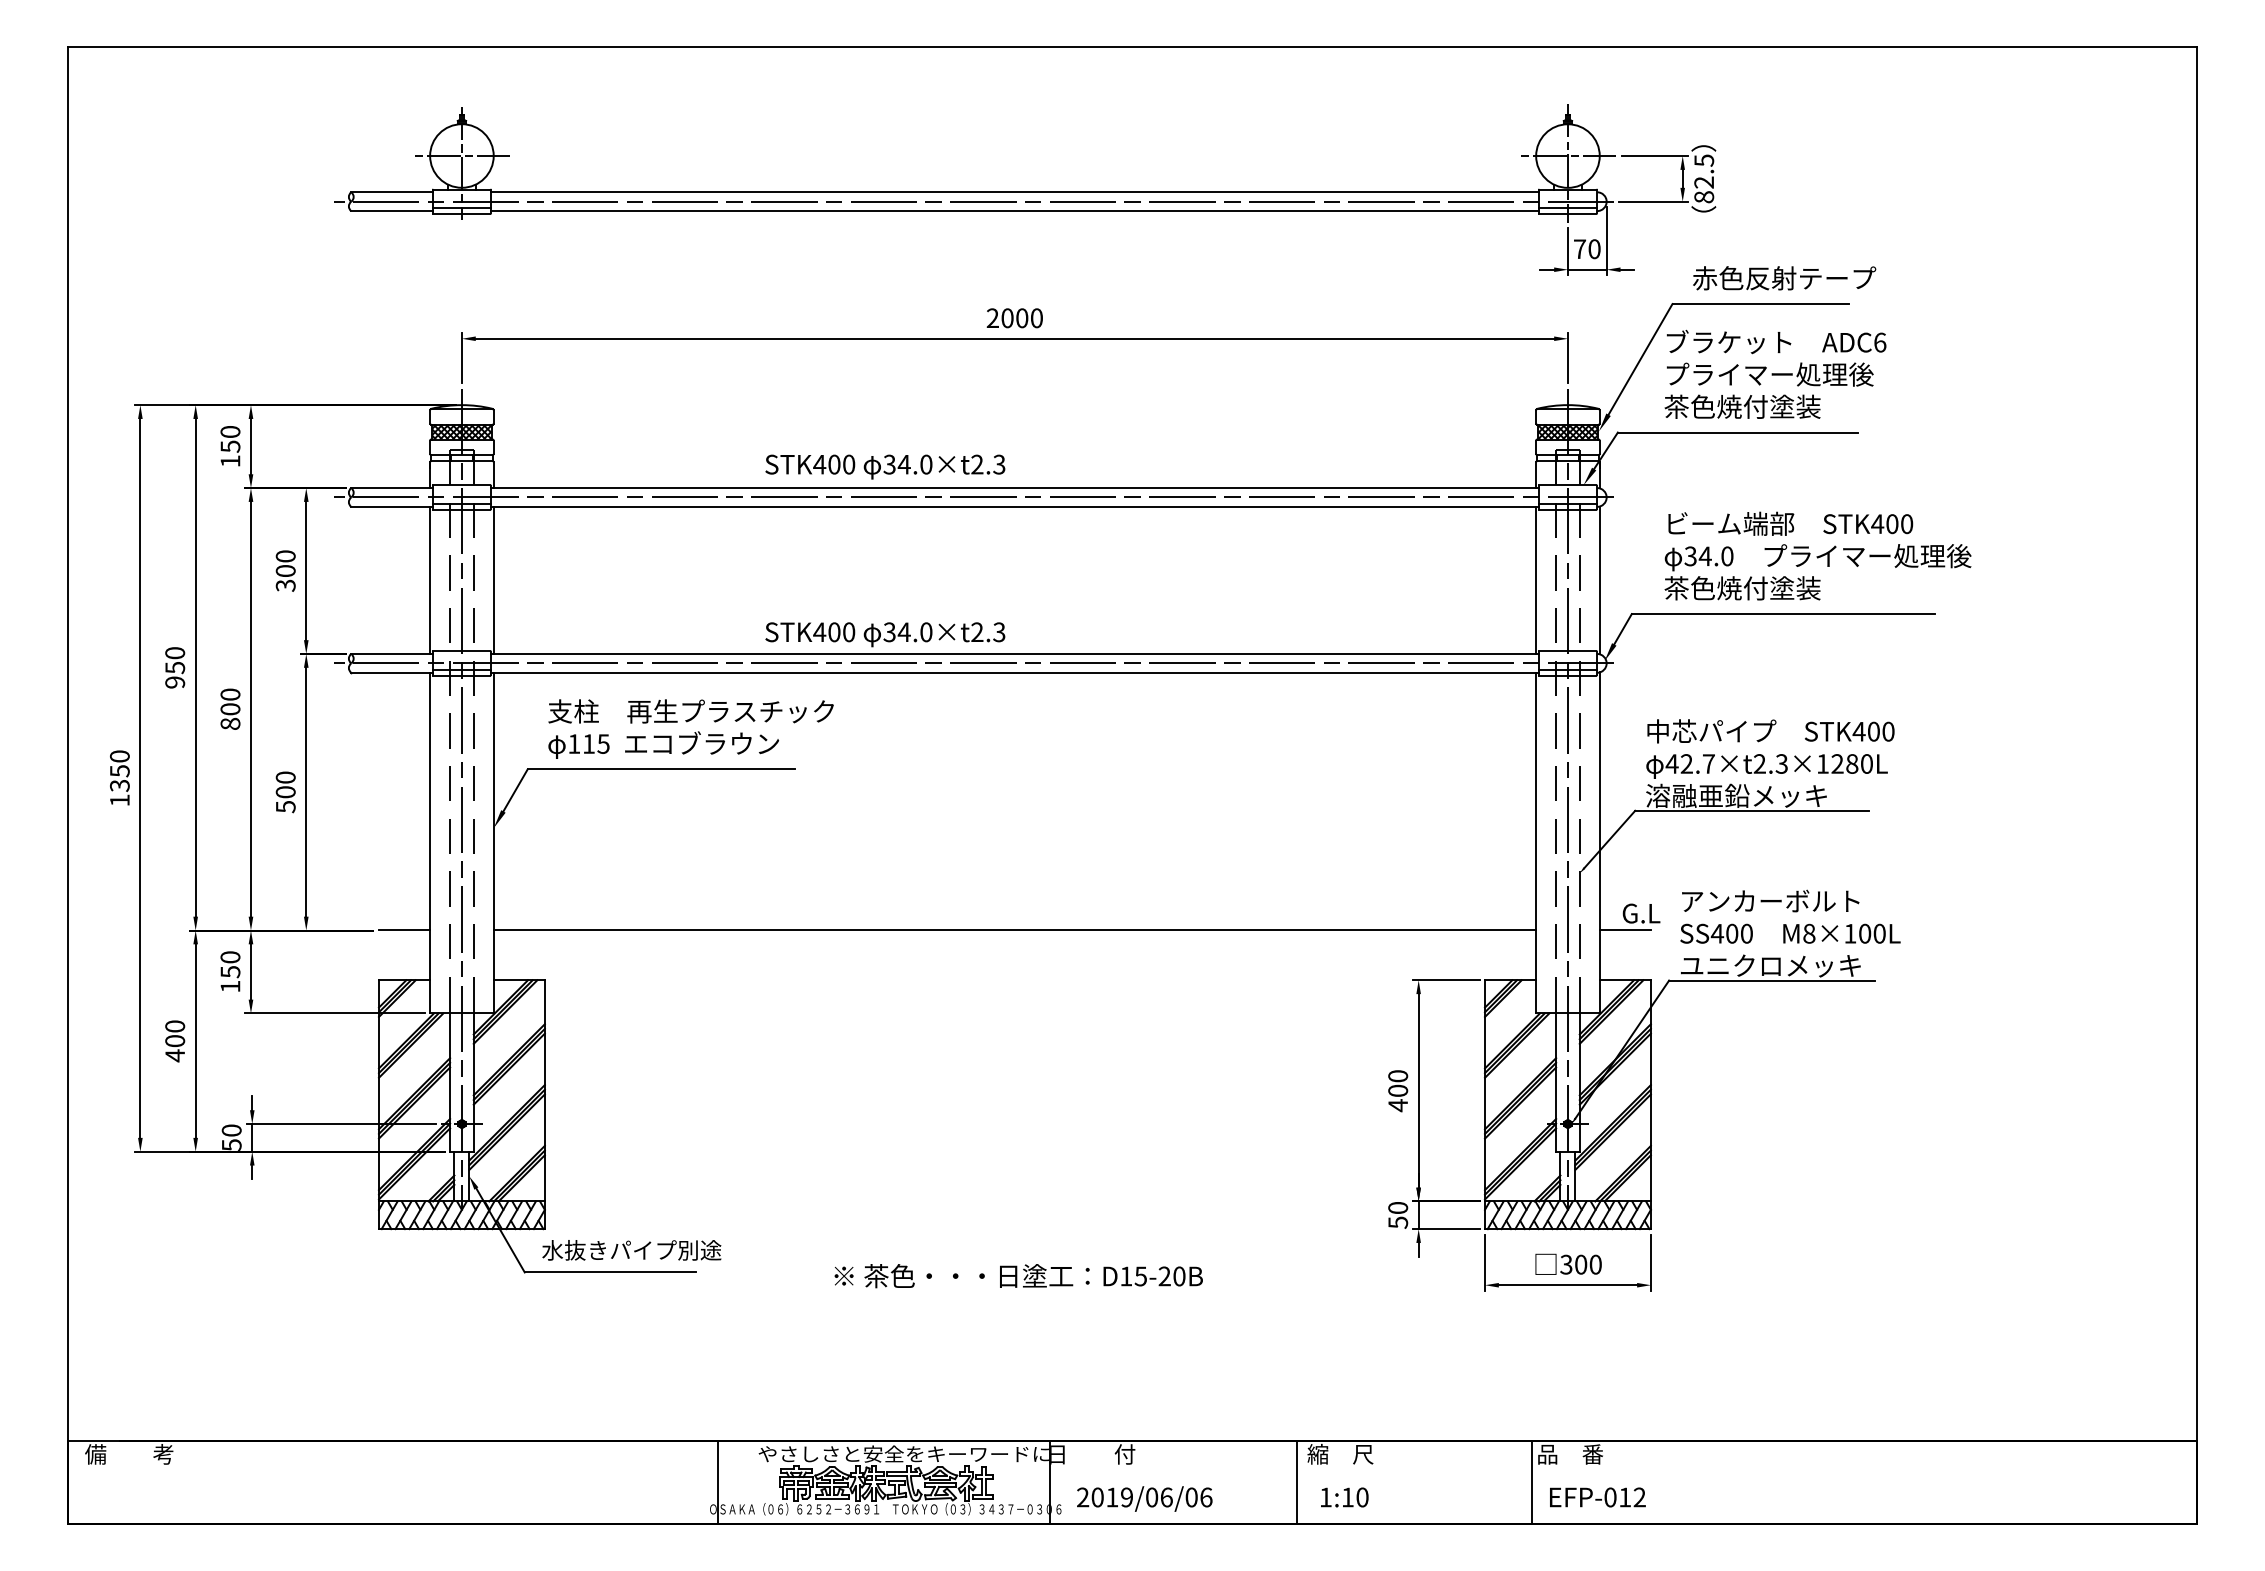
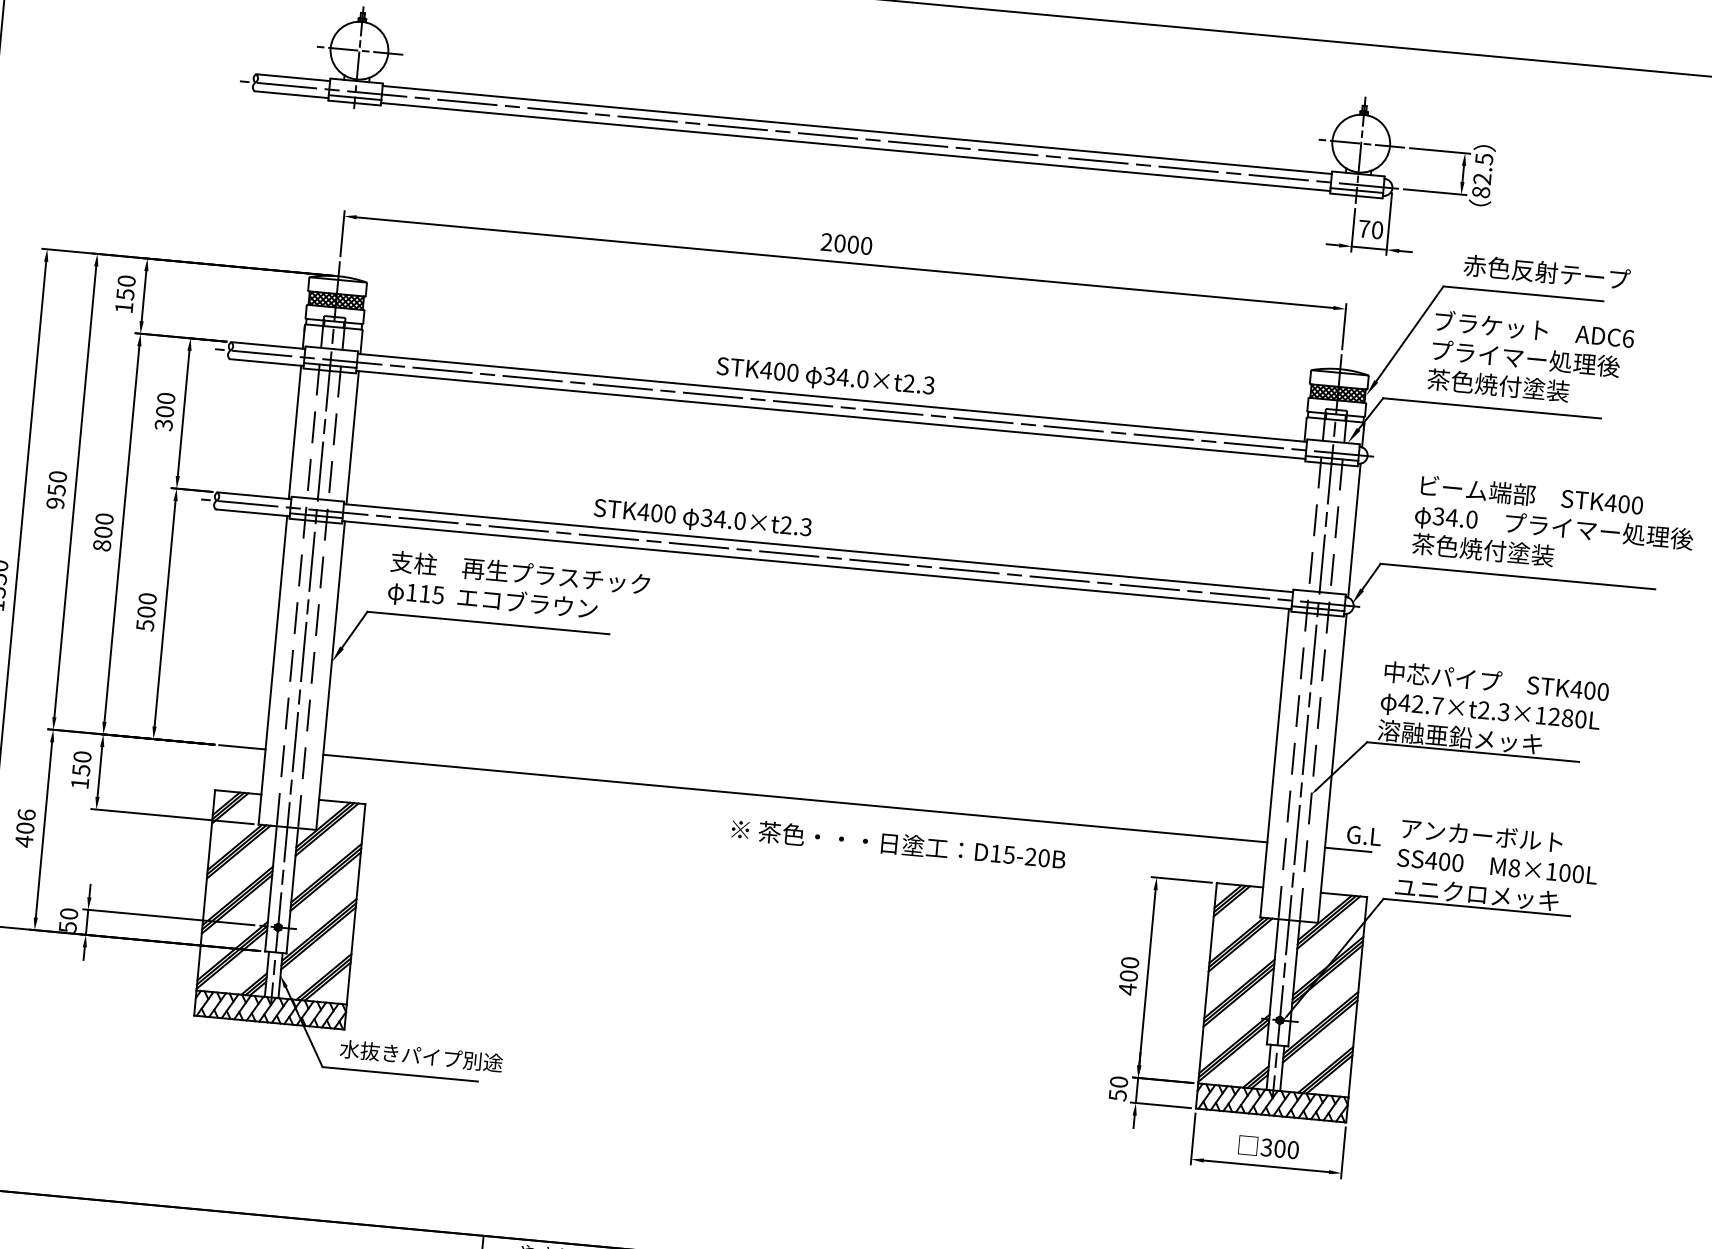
text: (885, 466) -> (825, 377), moved
line: (1536, 579) -> (1297, 524), removed
text: (174, 1026) -> (26, 814), 400 -> 406
text: (1018, 1276) -> (898, 844), moved

